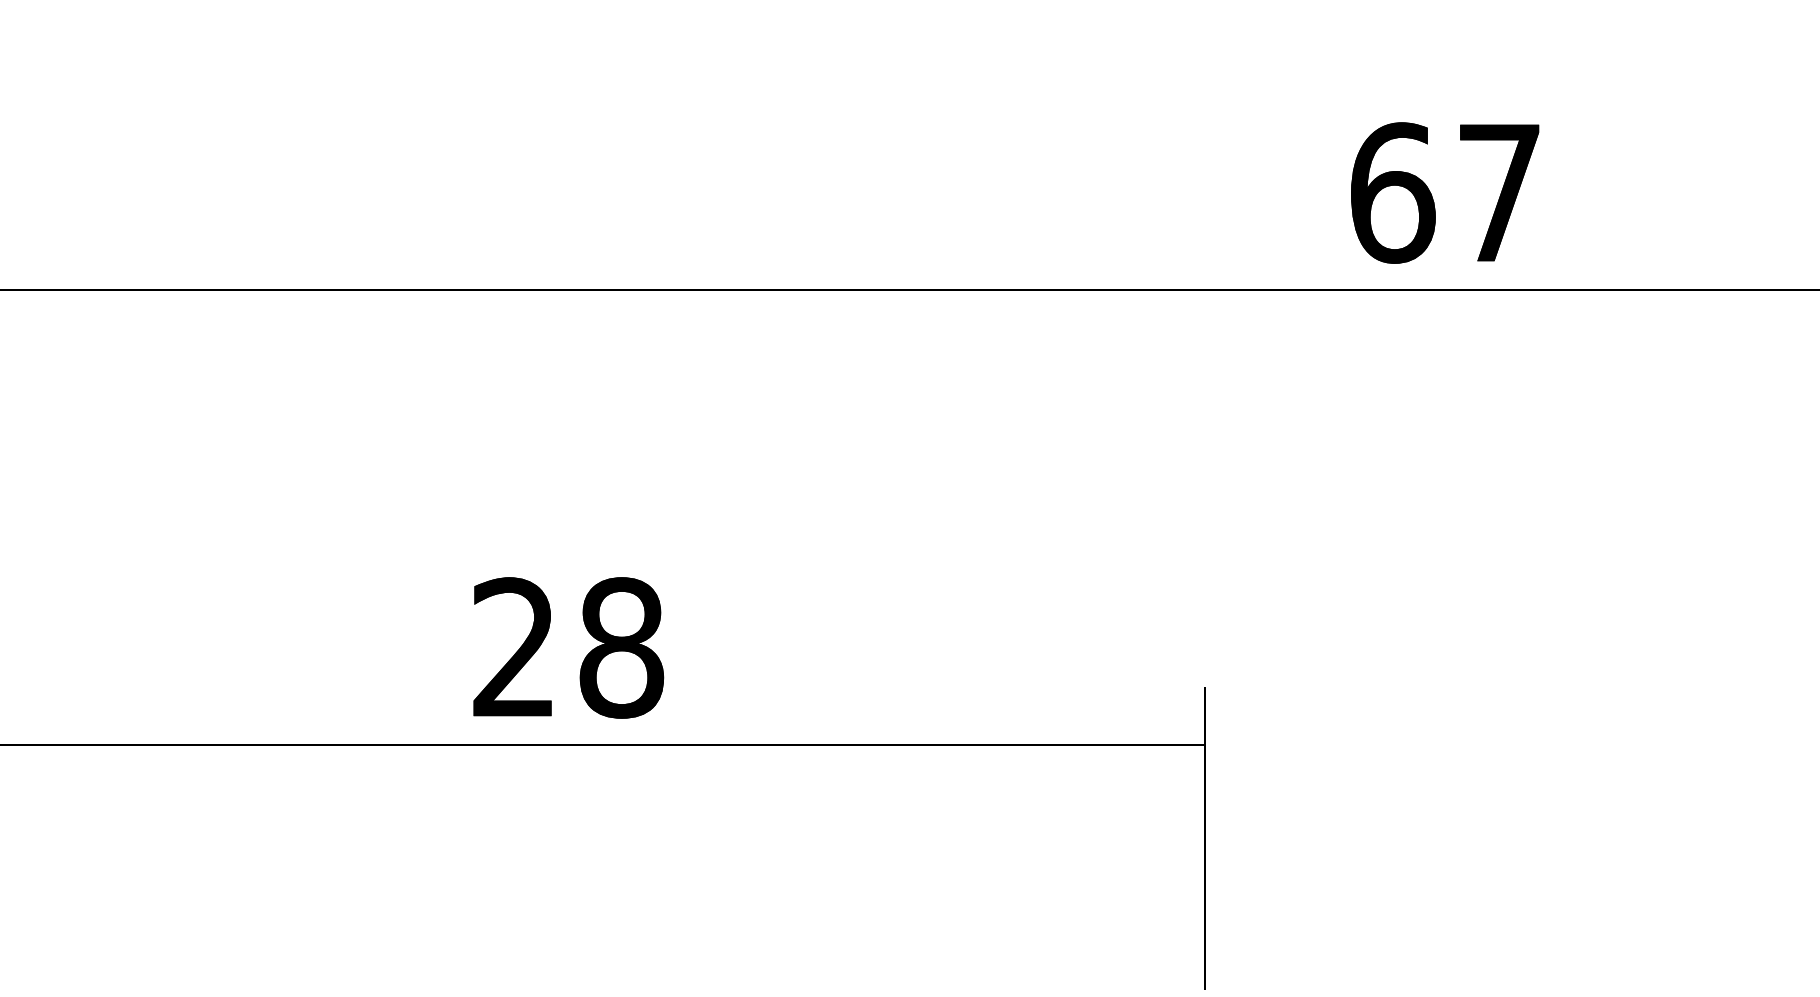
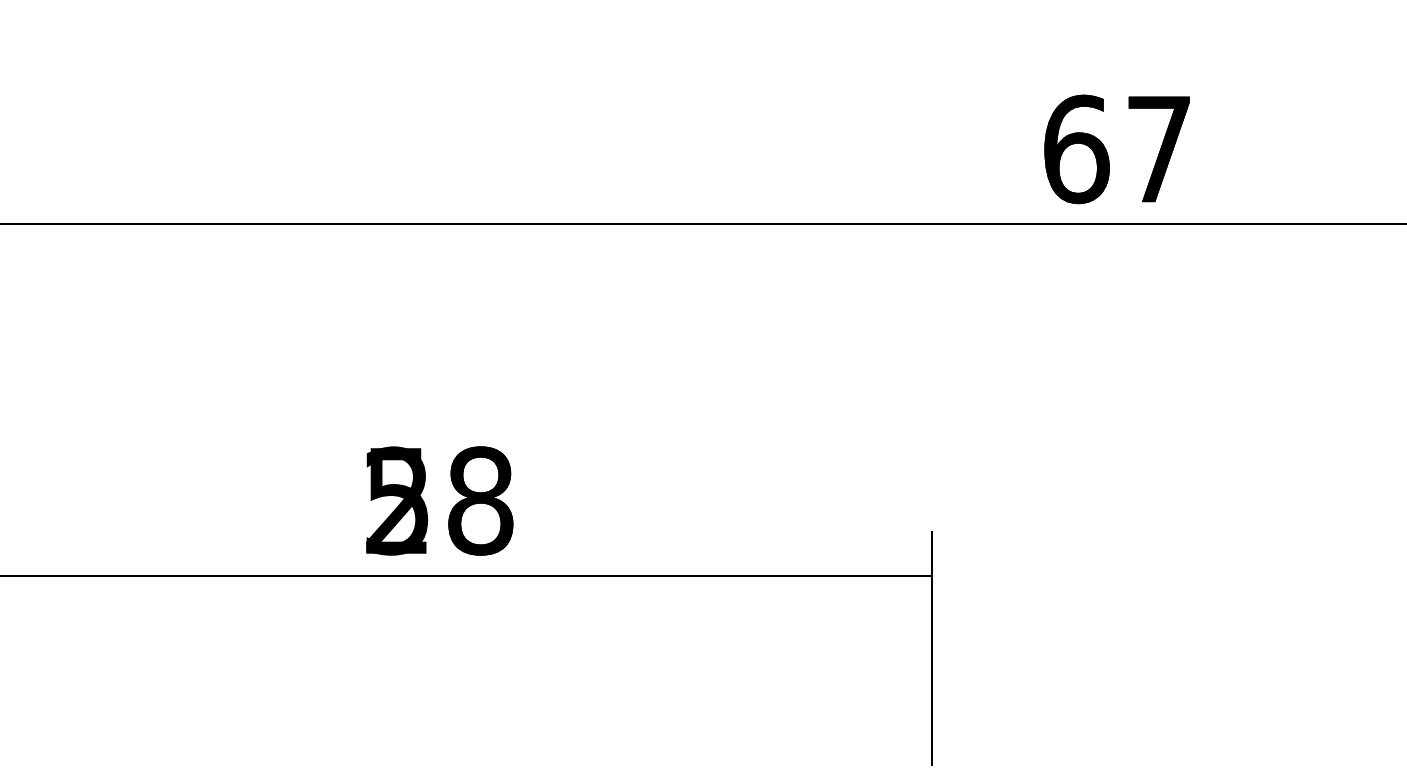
text: (513, 647) -> (397, 500), 28 -> 58

